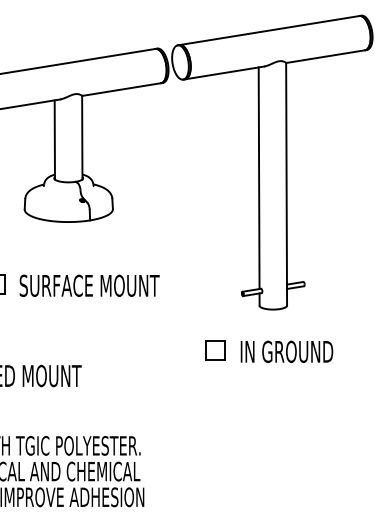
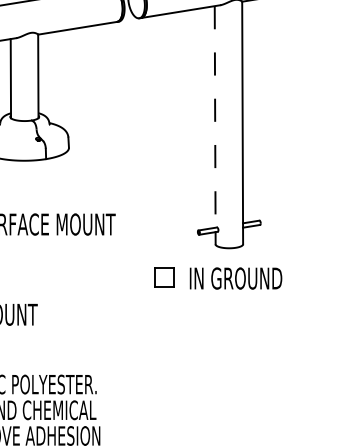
line: (259, 178) -> (215, 117), solid -> dashed
part: (269, 351) -> (218, 278), moved

